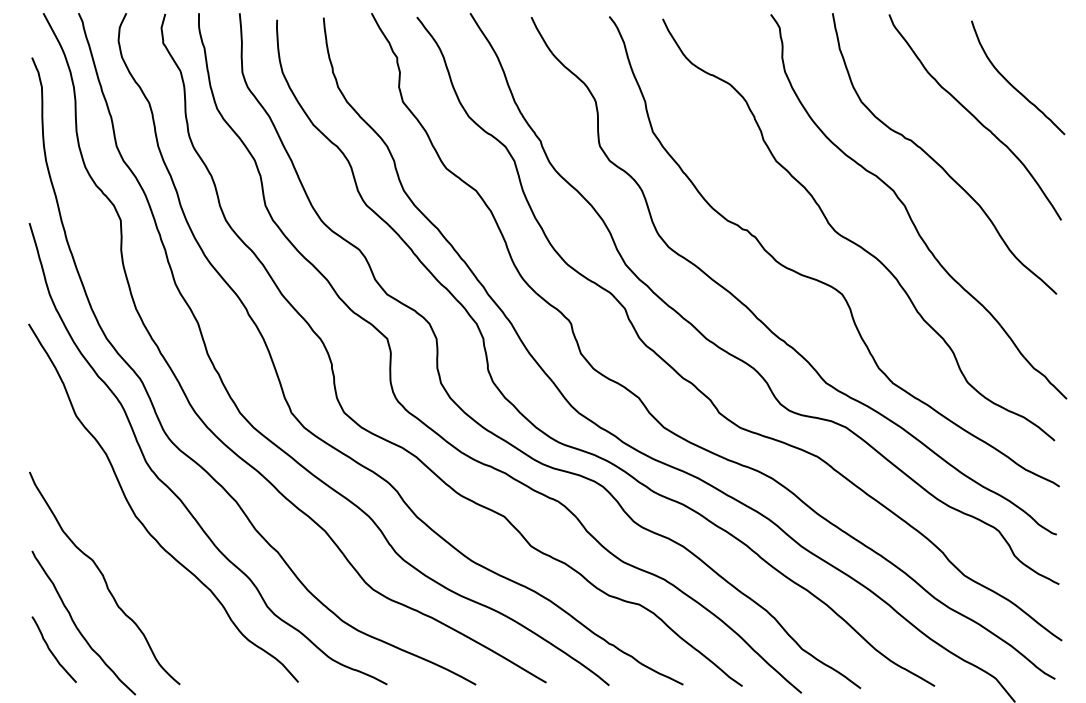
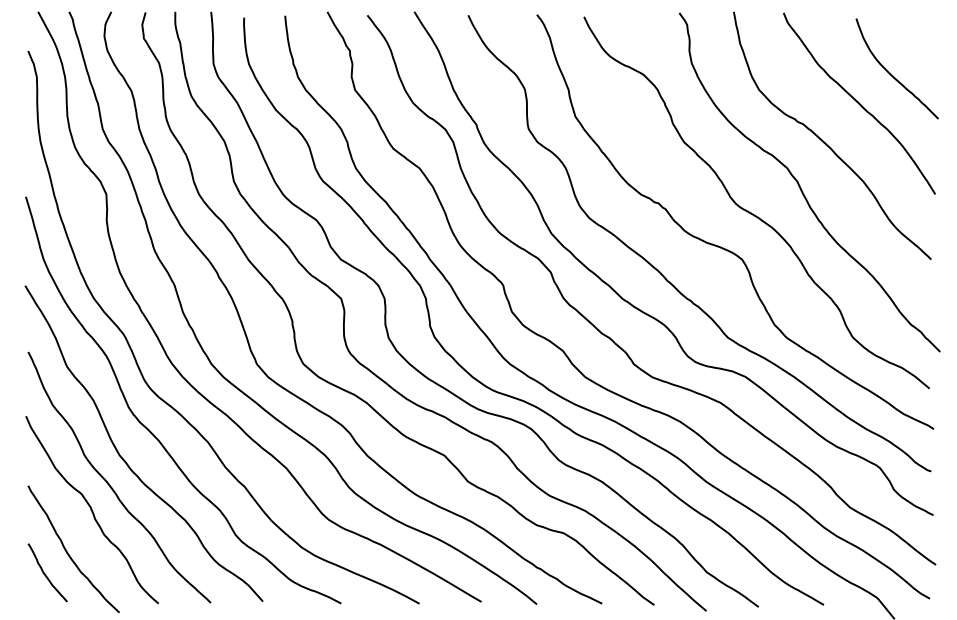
curve: (124, 548) -> (109, 483), added

